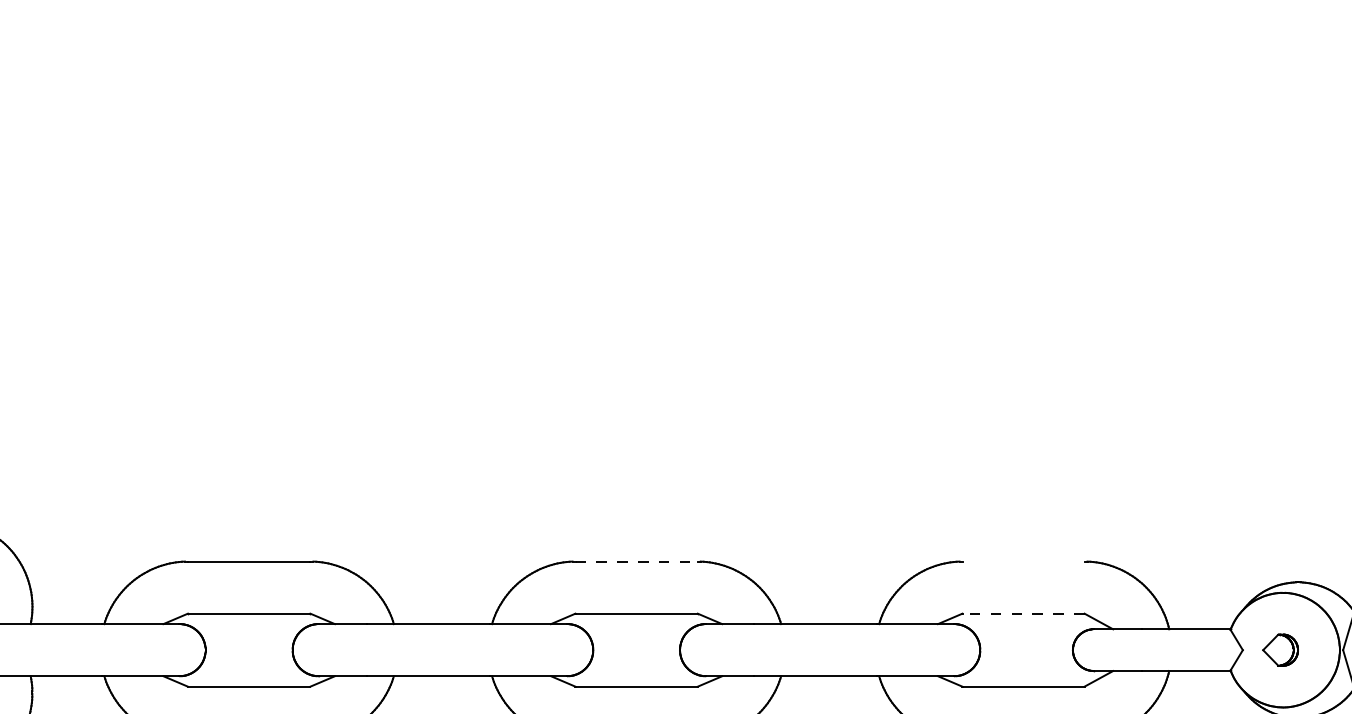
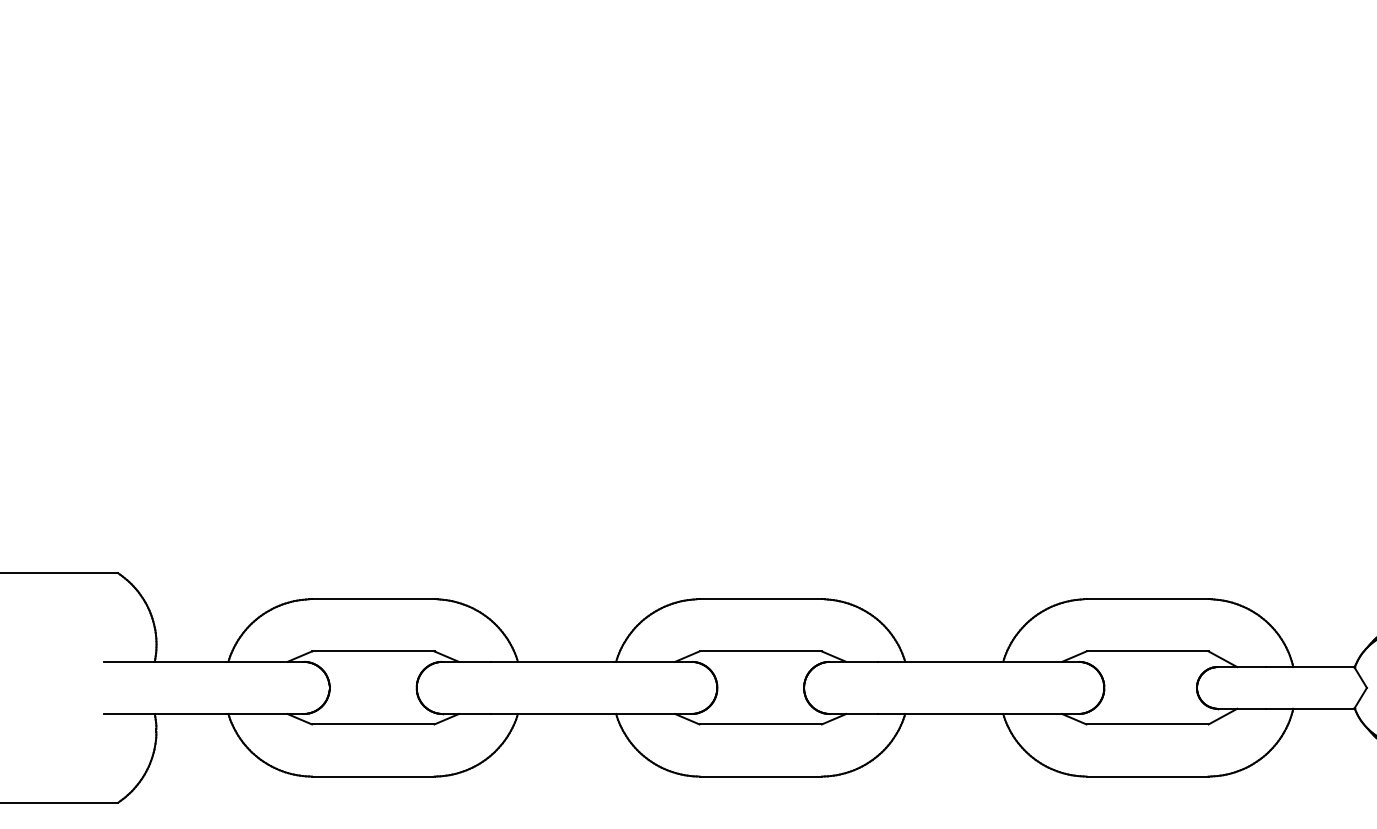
line: (637, 561) -> (761, 599), dashed -> solid
line: (1023, 561) -> (1147, 599), added
line: (1023, 613) -> (1147, 651), dashed -> solid

